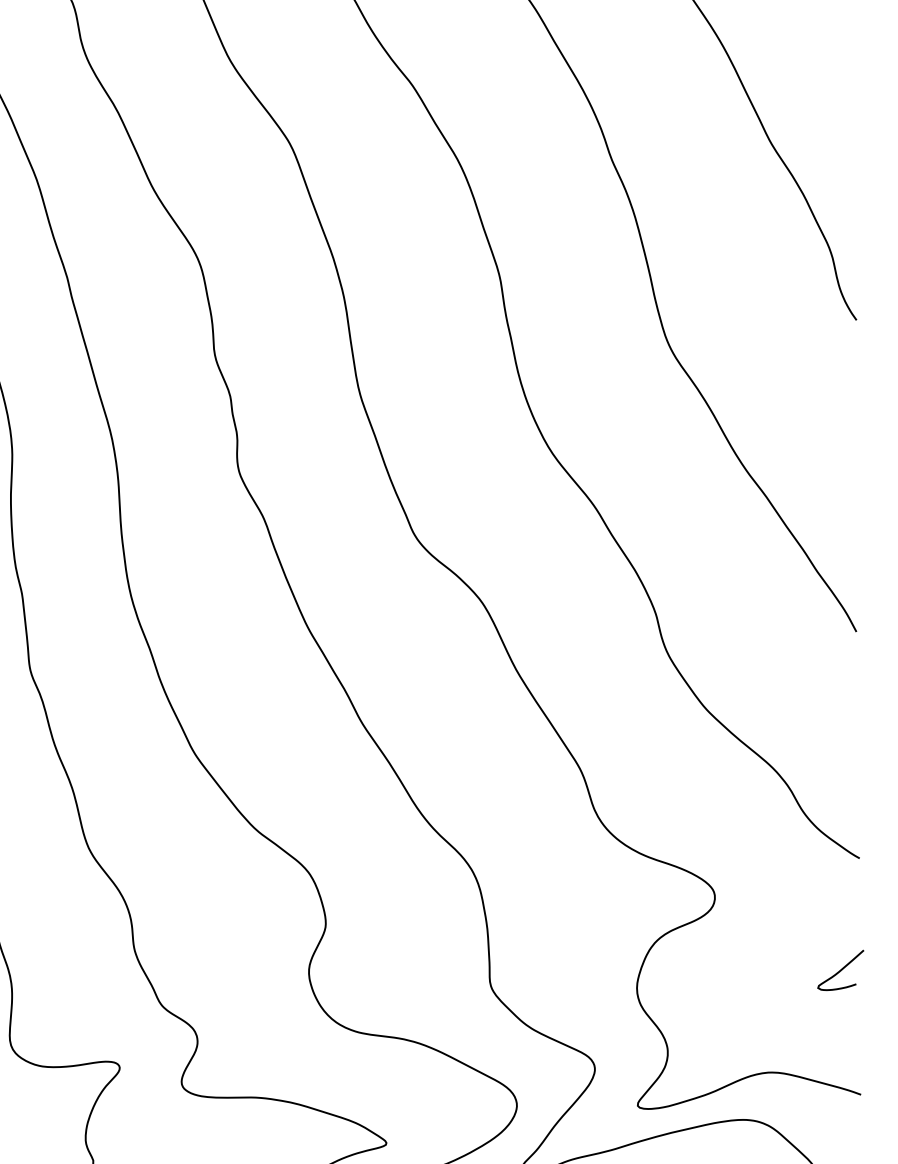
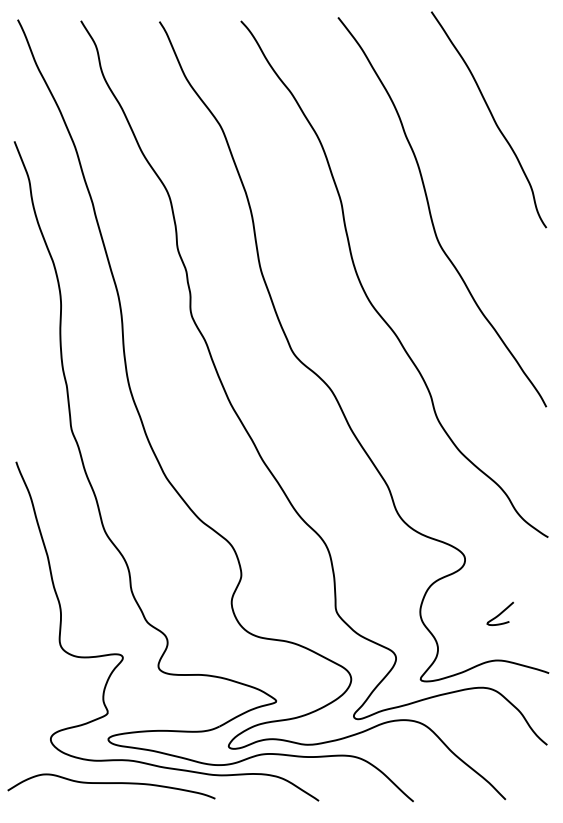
curve: (839, 969) -> (499, 613), moved

